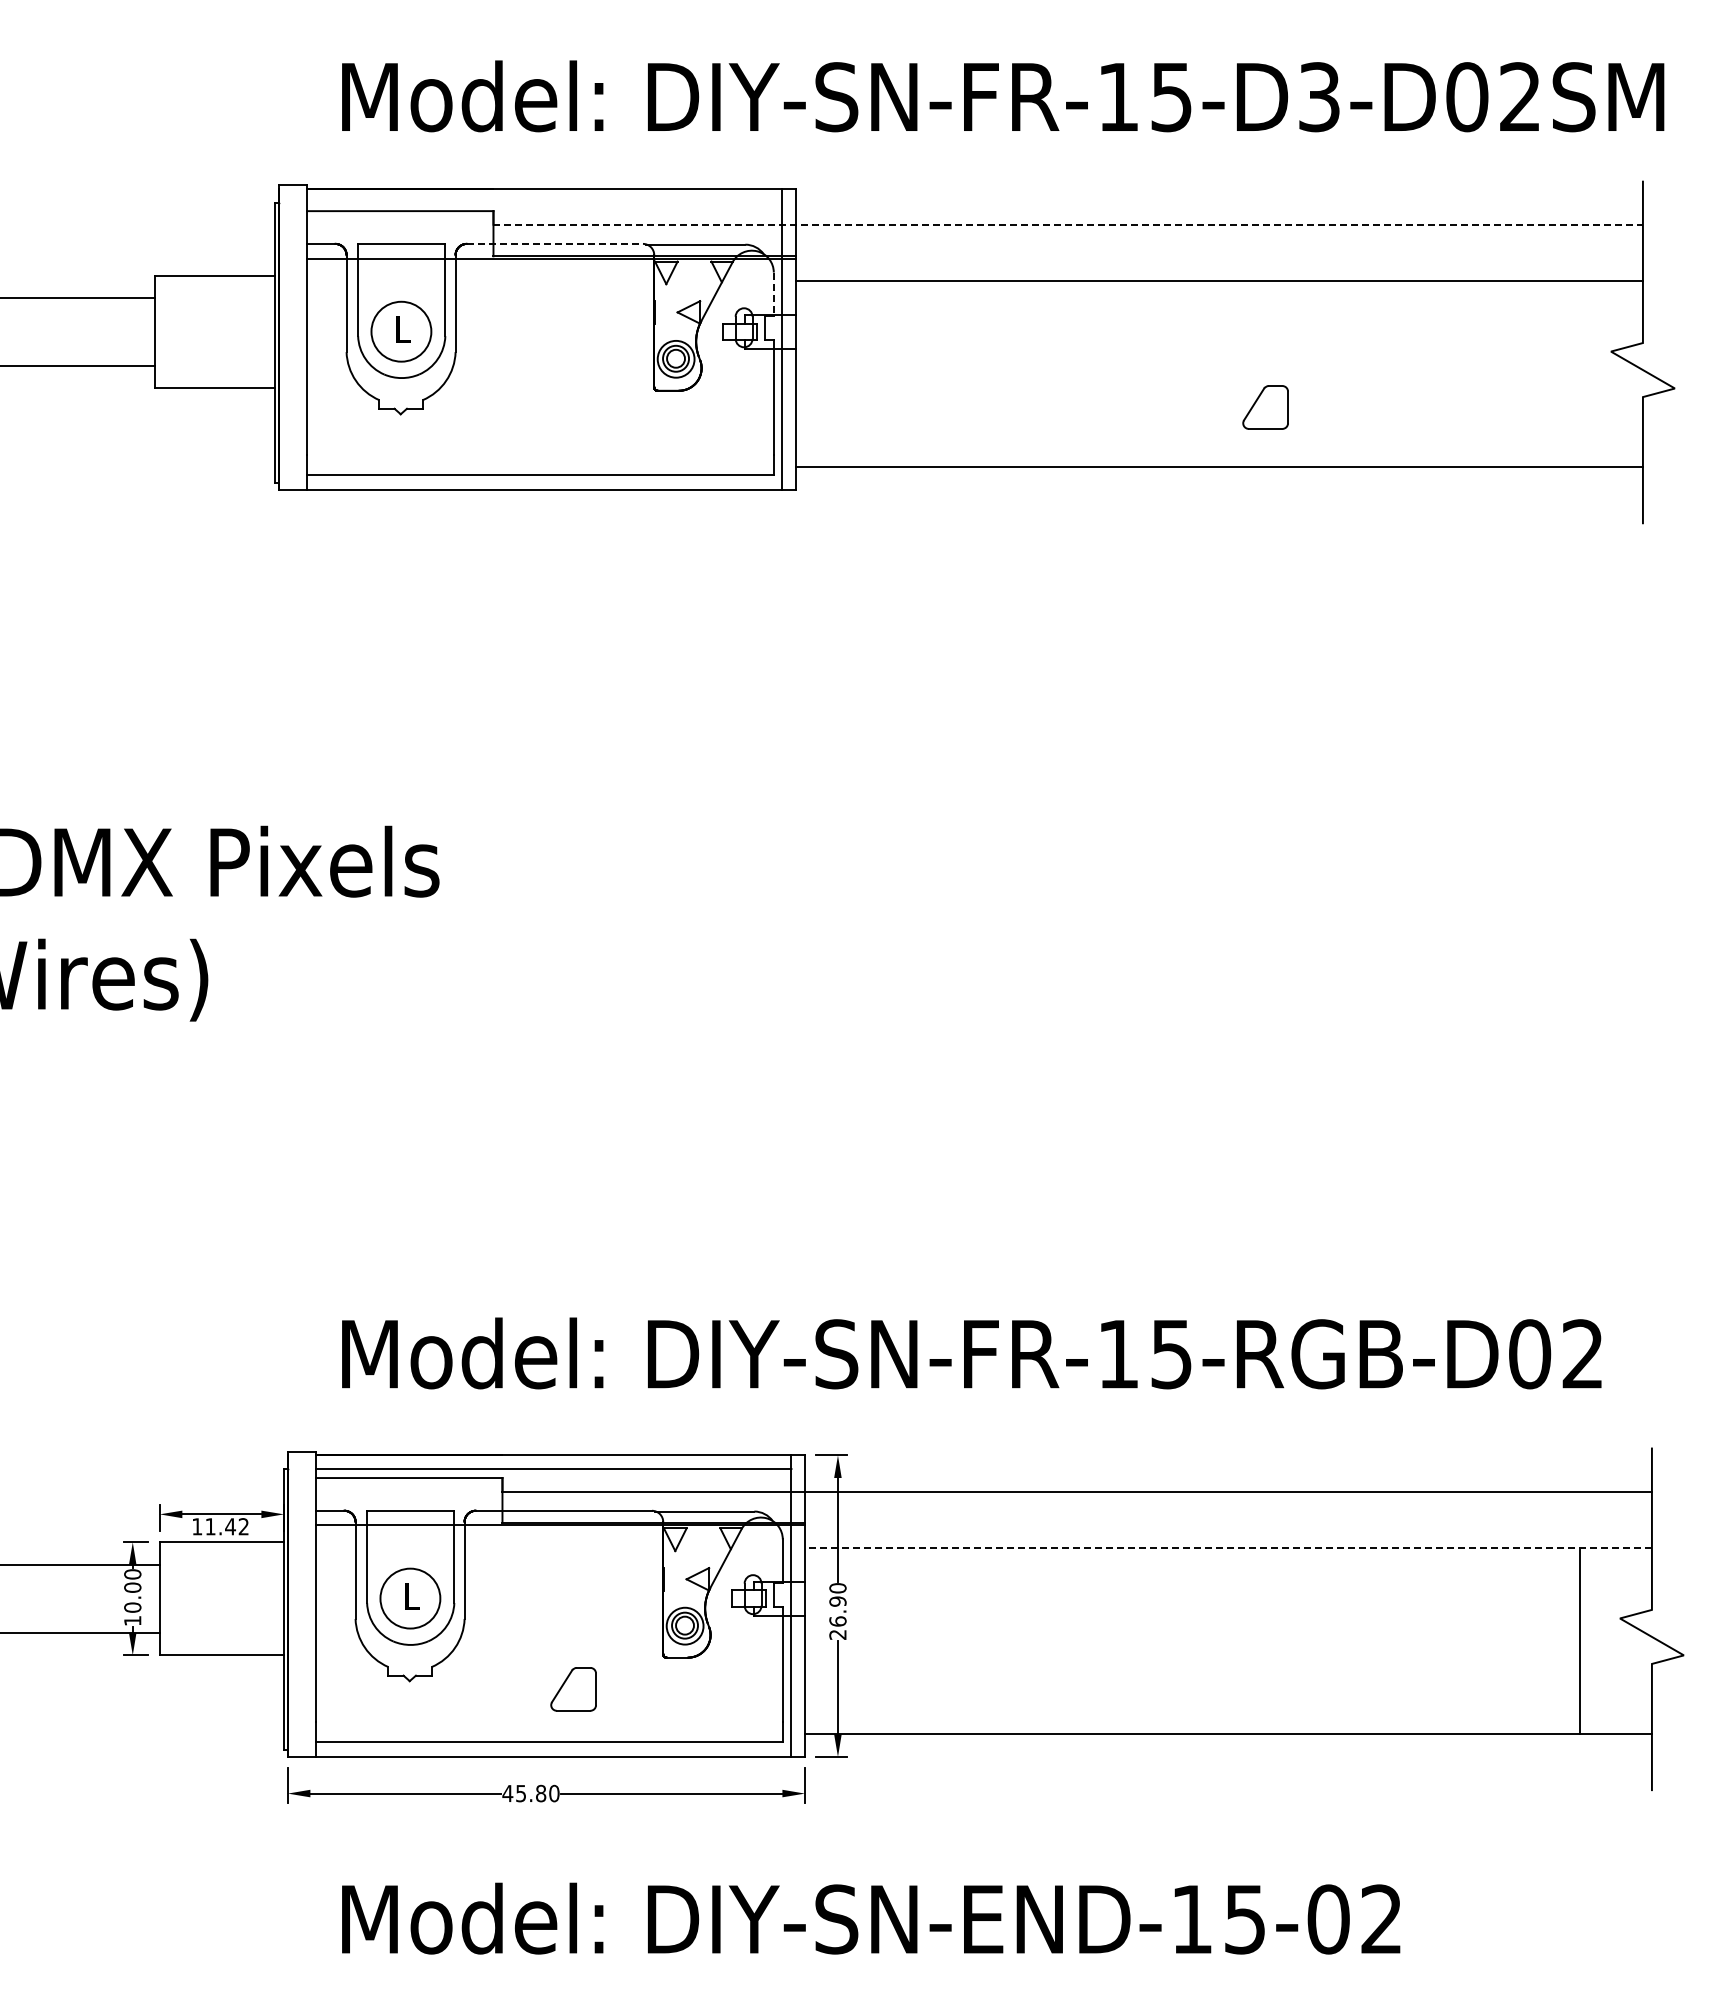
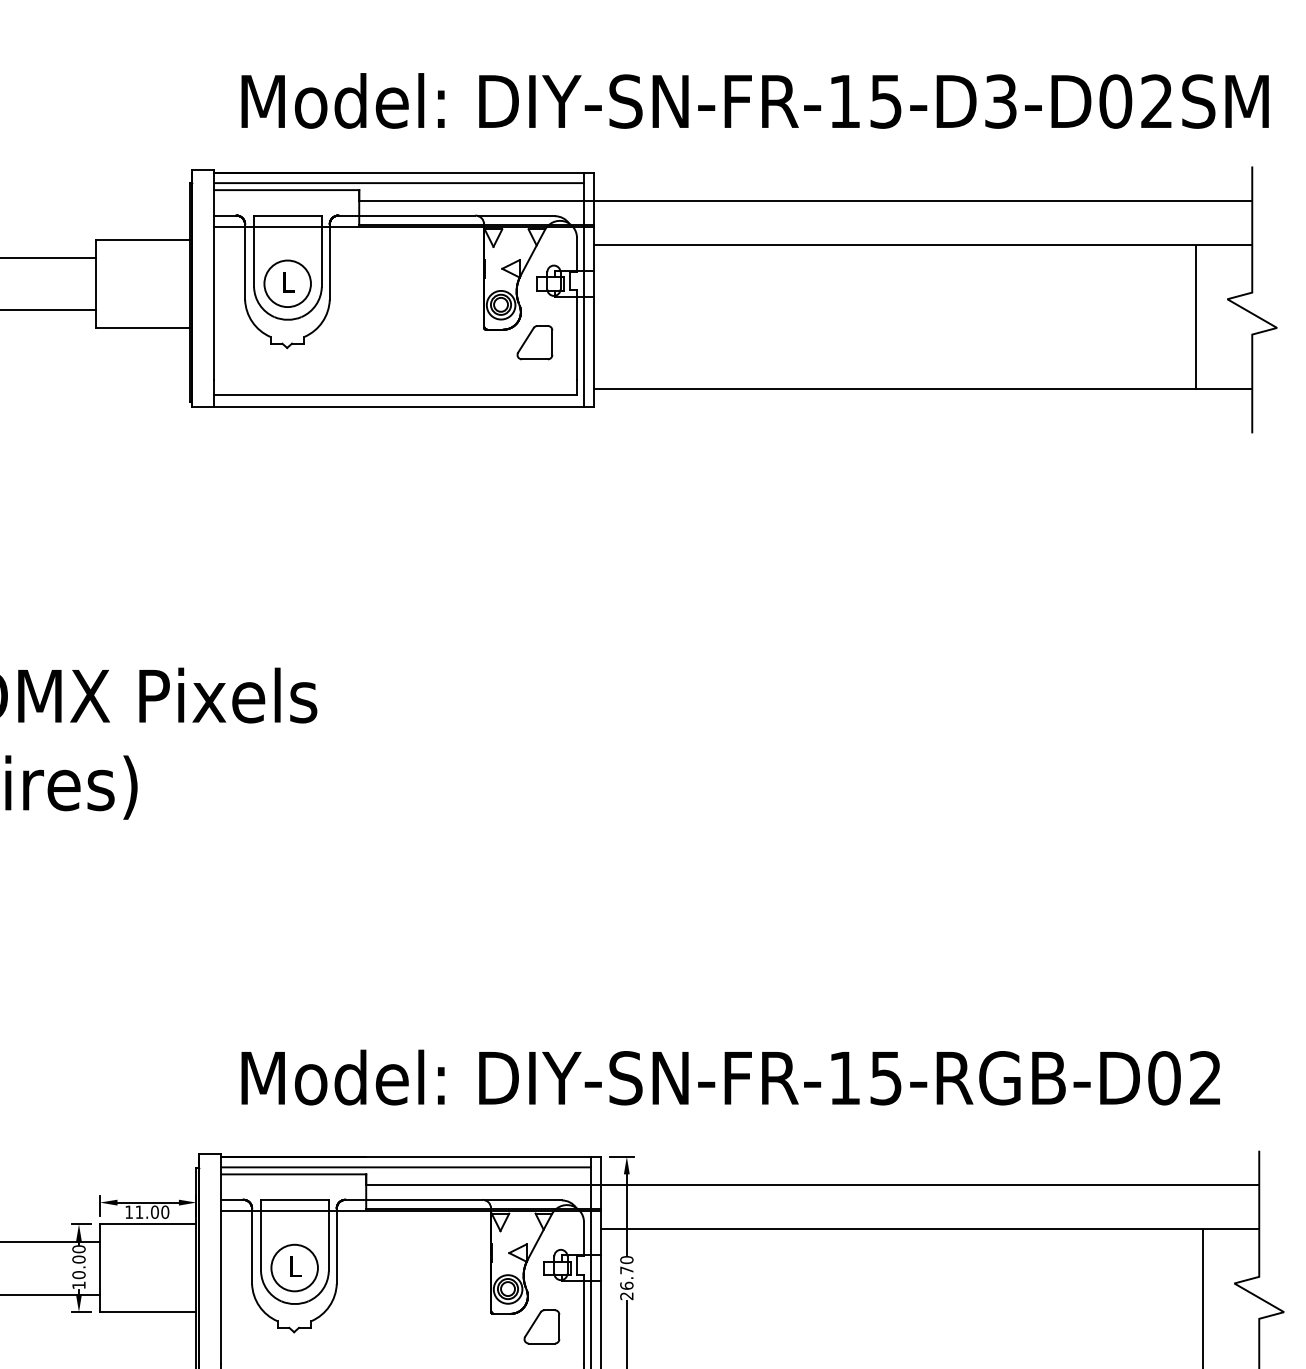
line: (544, 202) -> (398, 183), added
line: (1068, 224) -> (805, 200), dashed -> solid
line: (555, 243) -> (407, 215), dashed -> solid
line: (773, 294) -> (576, 254), dashed -> solid
line: (1570, 374) -> (1195, 317), added
part: (1265, 407) -> (534, 342), moved
text: (237, 1526) -> (160, 1212), 11.42 -> 11.00
line: (1227, 1548) -> (929, 1229), dashed -> solid
text: (837, 1601) -> (626, 1270), 26.90 -> 26.70
part: (573, 1689) -> (541, 1327), moved

